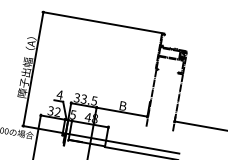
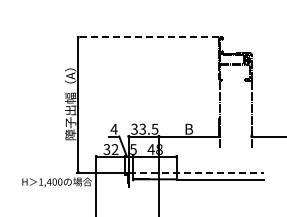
line: (102, 22) -> (148, 37), solid -> dashed
line: (122, 143) -> (196, 172), solid -> dashed

